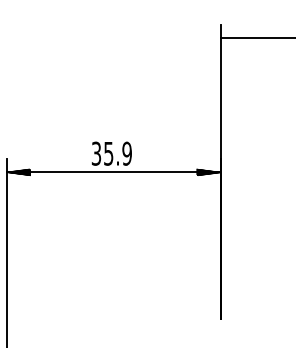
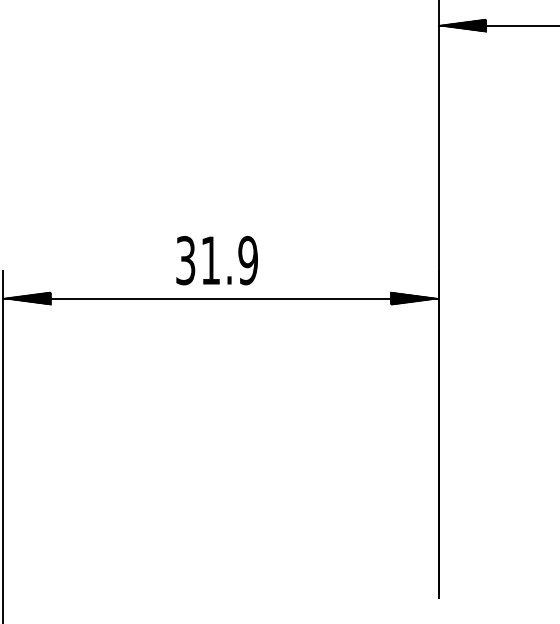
hatch: (232, 38) -> (462, 26), added
text: (108, 153) -> (210, 260), 35.9 -> 31.9

